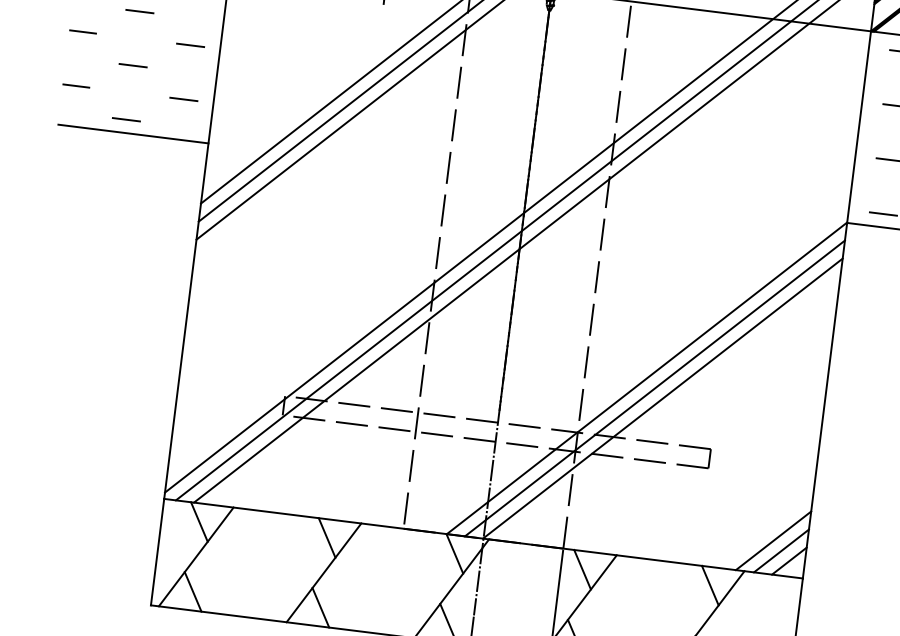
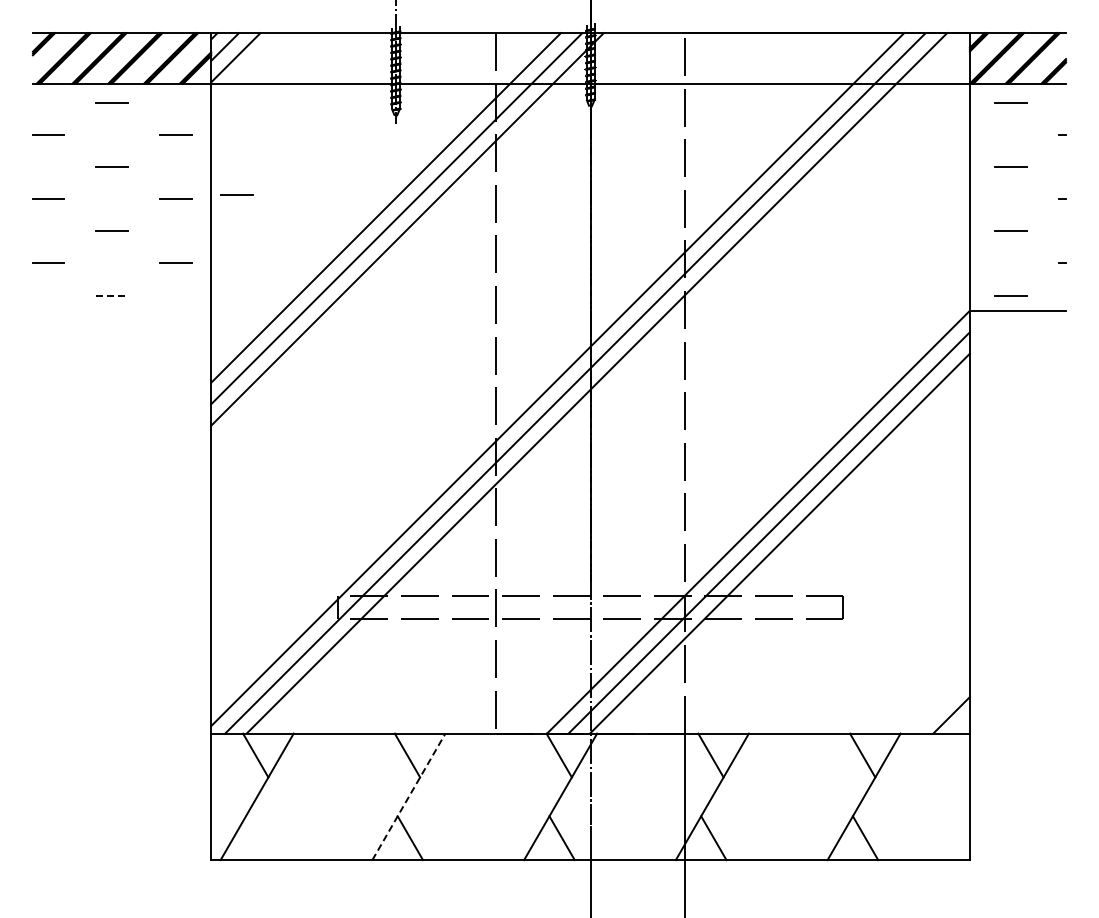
line: (242, 47) -> (236, 194), added
line: (127, 119) -> (112, 295), solid -> dashed
line: (132, 134) -> (121, 311), removed
line: (773, 540) -> (929, 693), removed
line: (781, 550) -> (940, 704), removed
line: (324, 572) -> (409, 796), solid -> dashed
line: (193, 592) -> (258, 838), removed

